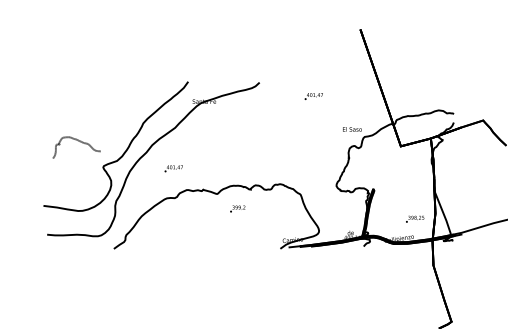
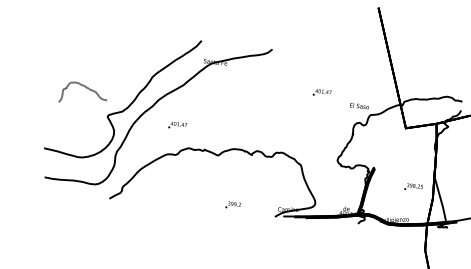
text: (313, 96) -> (321, 93), moved
text: (237, 208) -> (233, 204), moved
text: (415, 218) -> (414, 186), moved

